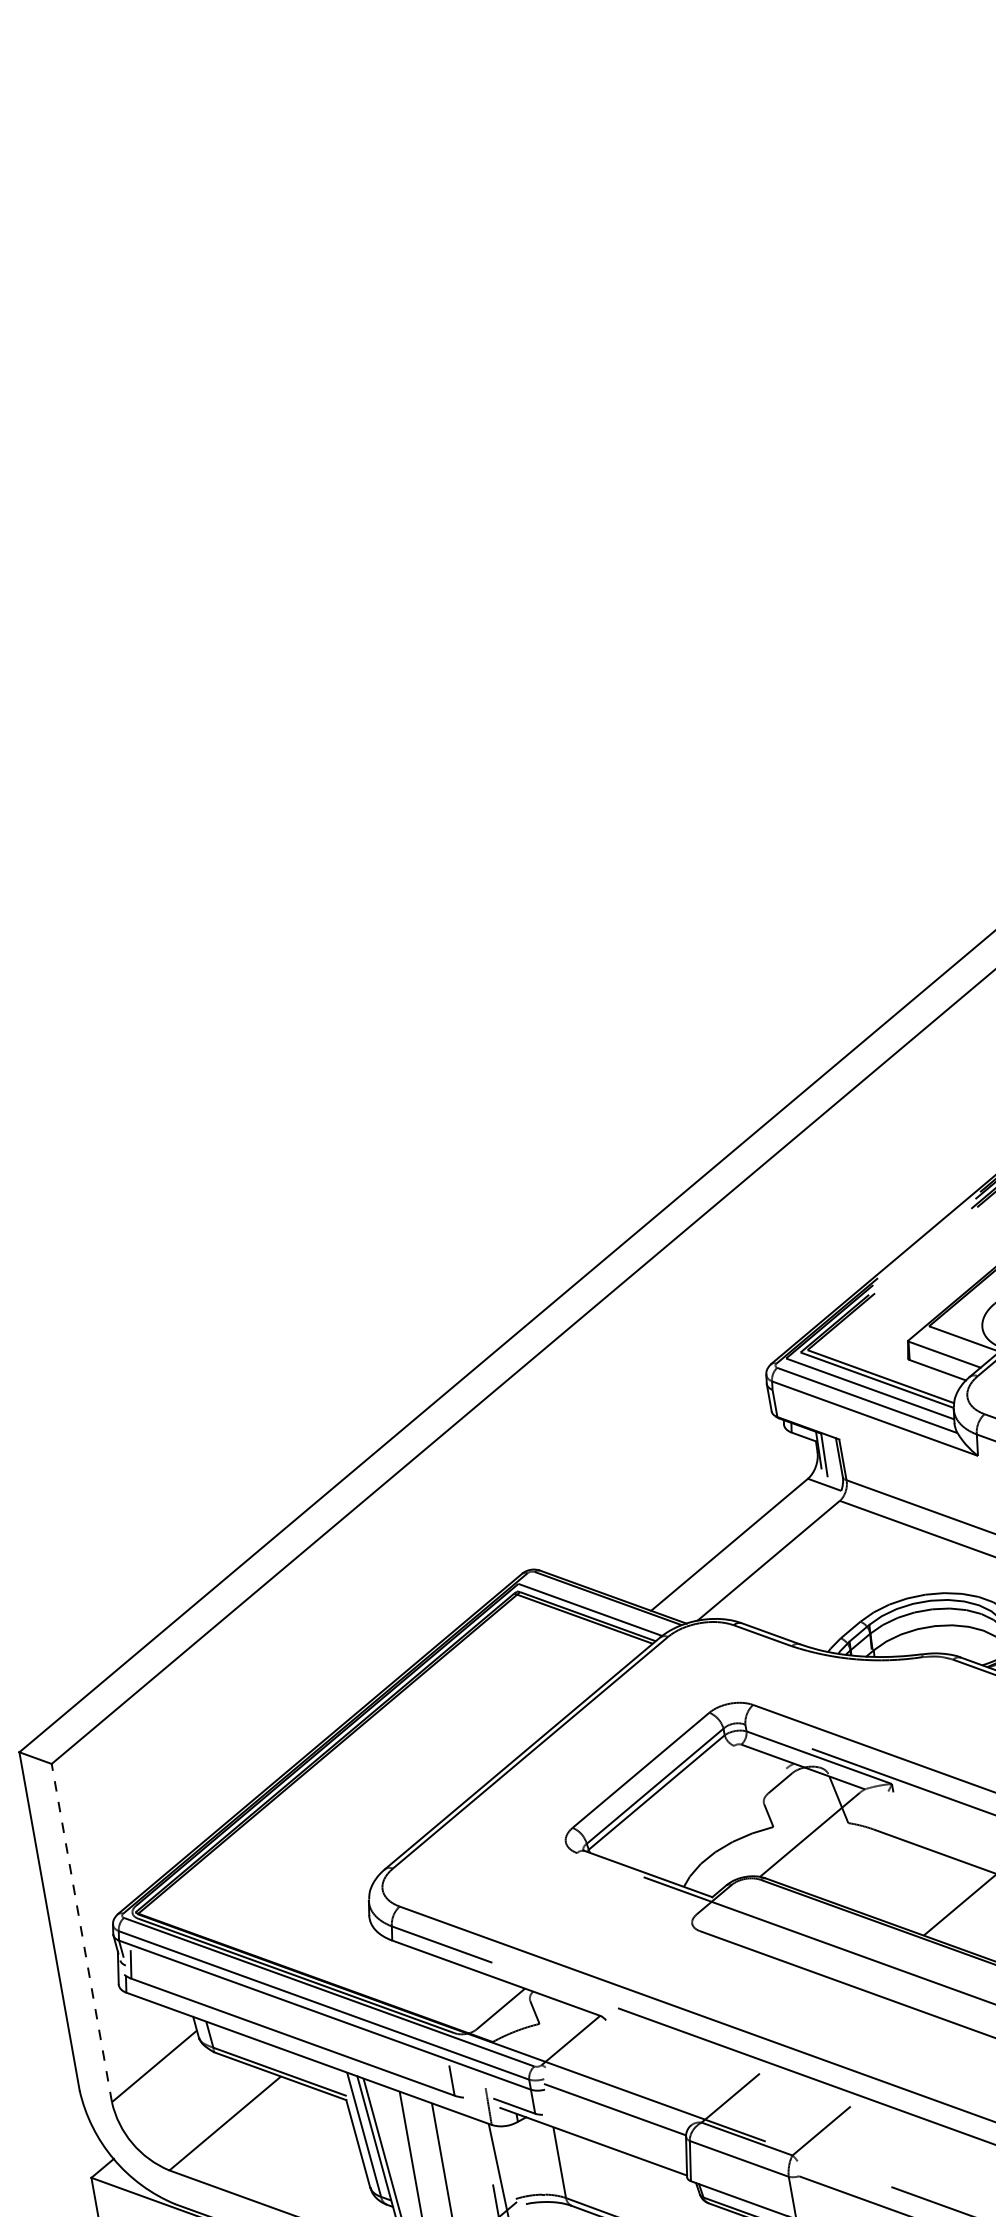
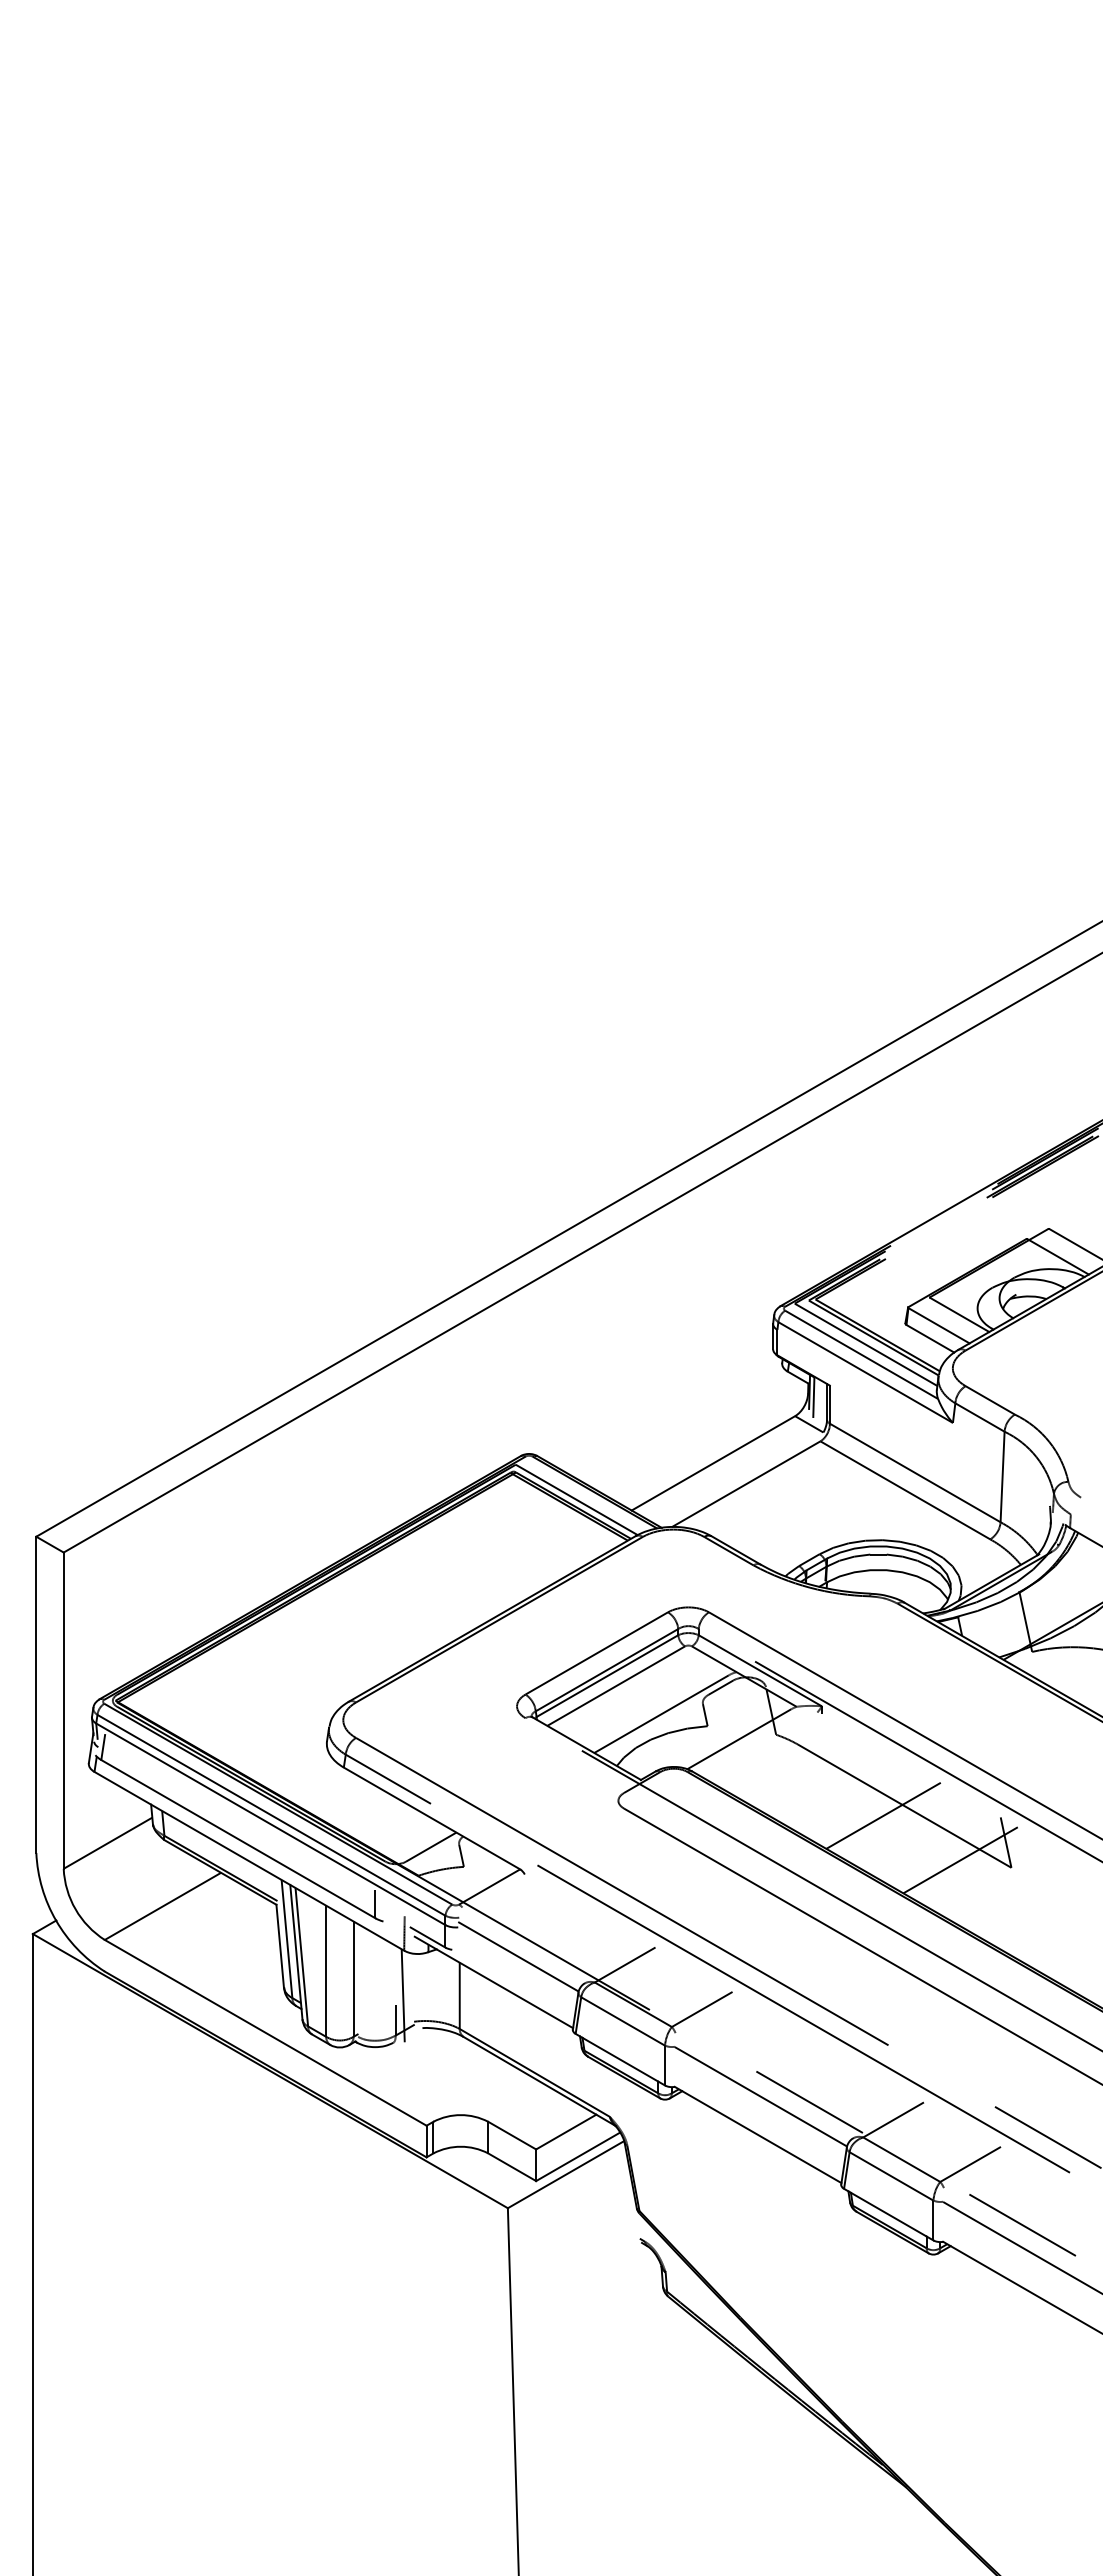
line: (668, 1800) -> (616, 1685), added
line: (721, 1823) -> (661, 1714), added
line: (81, 1932) -> (63, 1710), dashed -> solid

